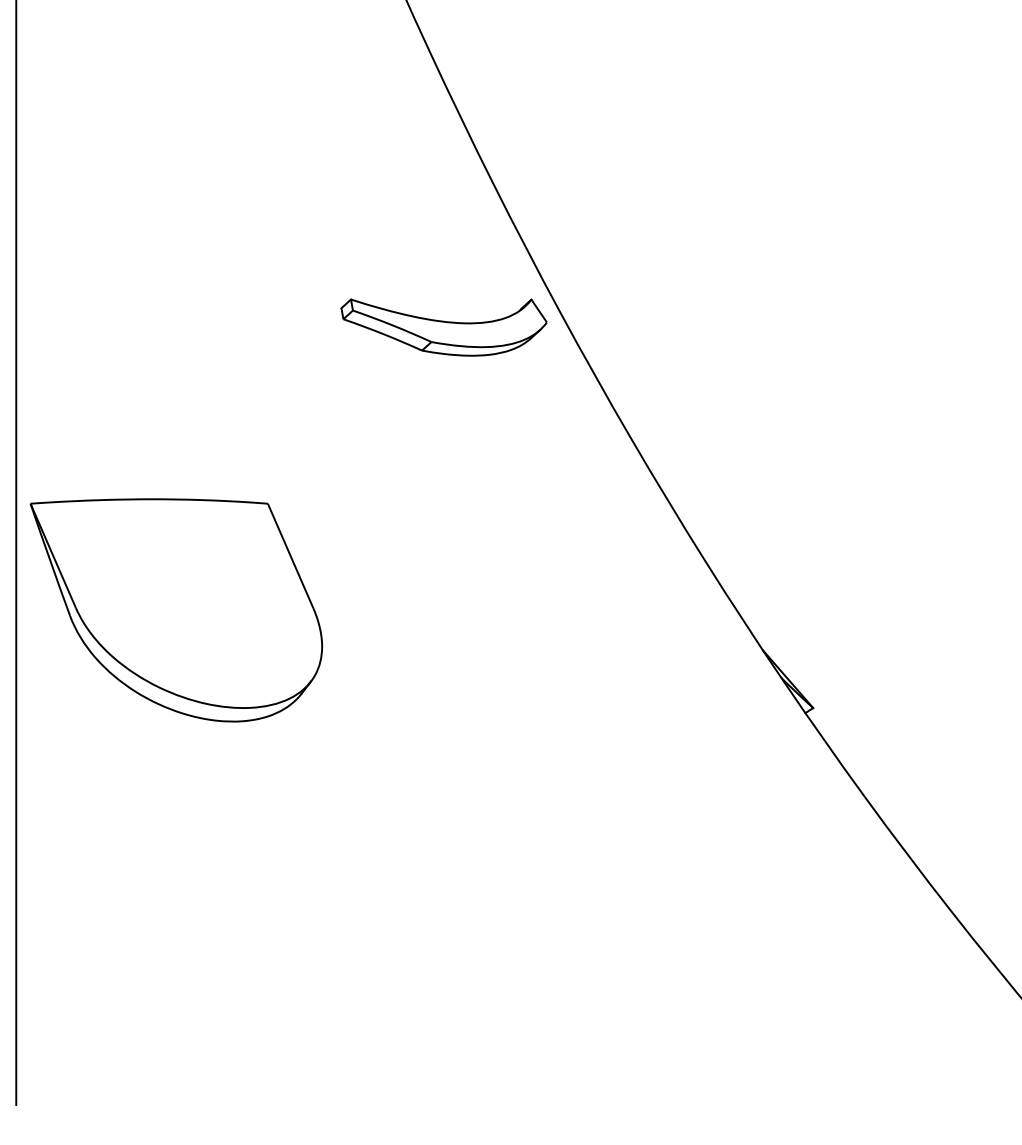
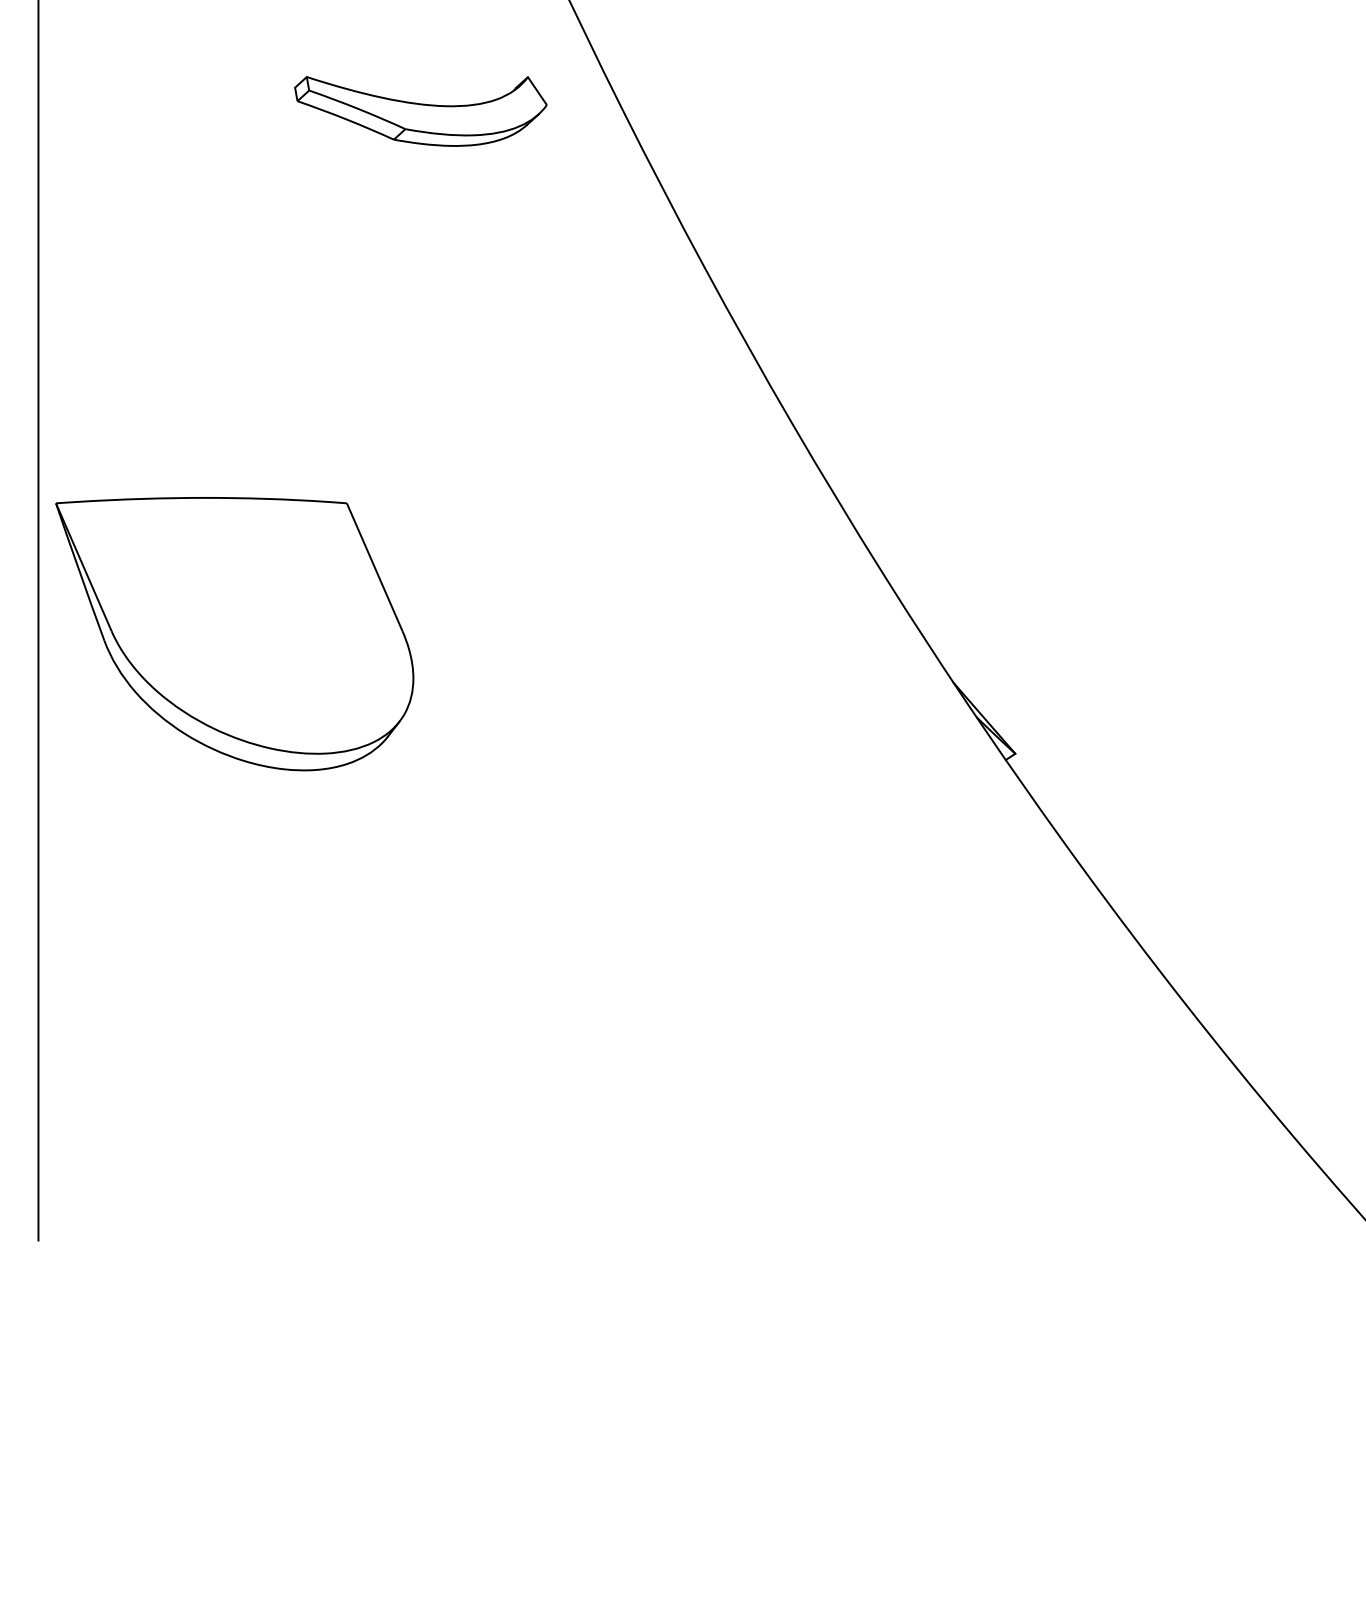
part: (443, 327) -> (420, 111), moved

